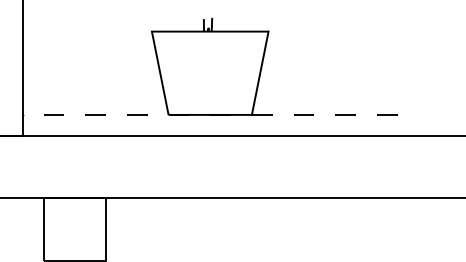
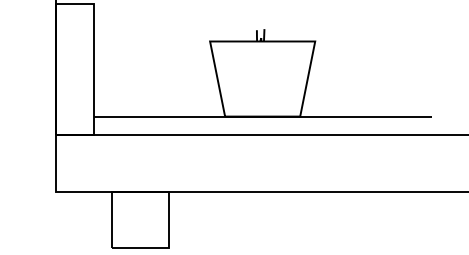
line: (210, 114) -> (262, 116), dashed -> solid

